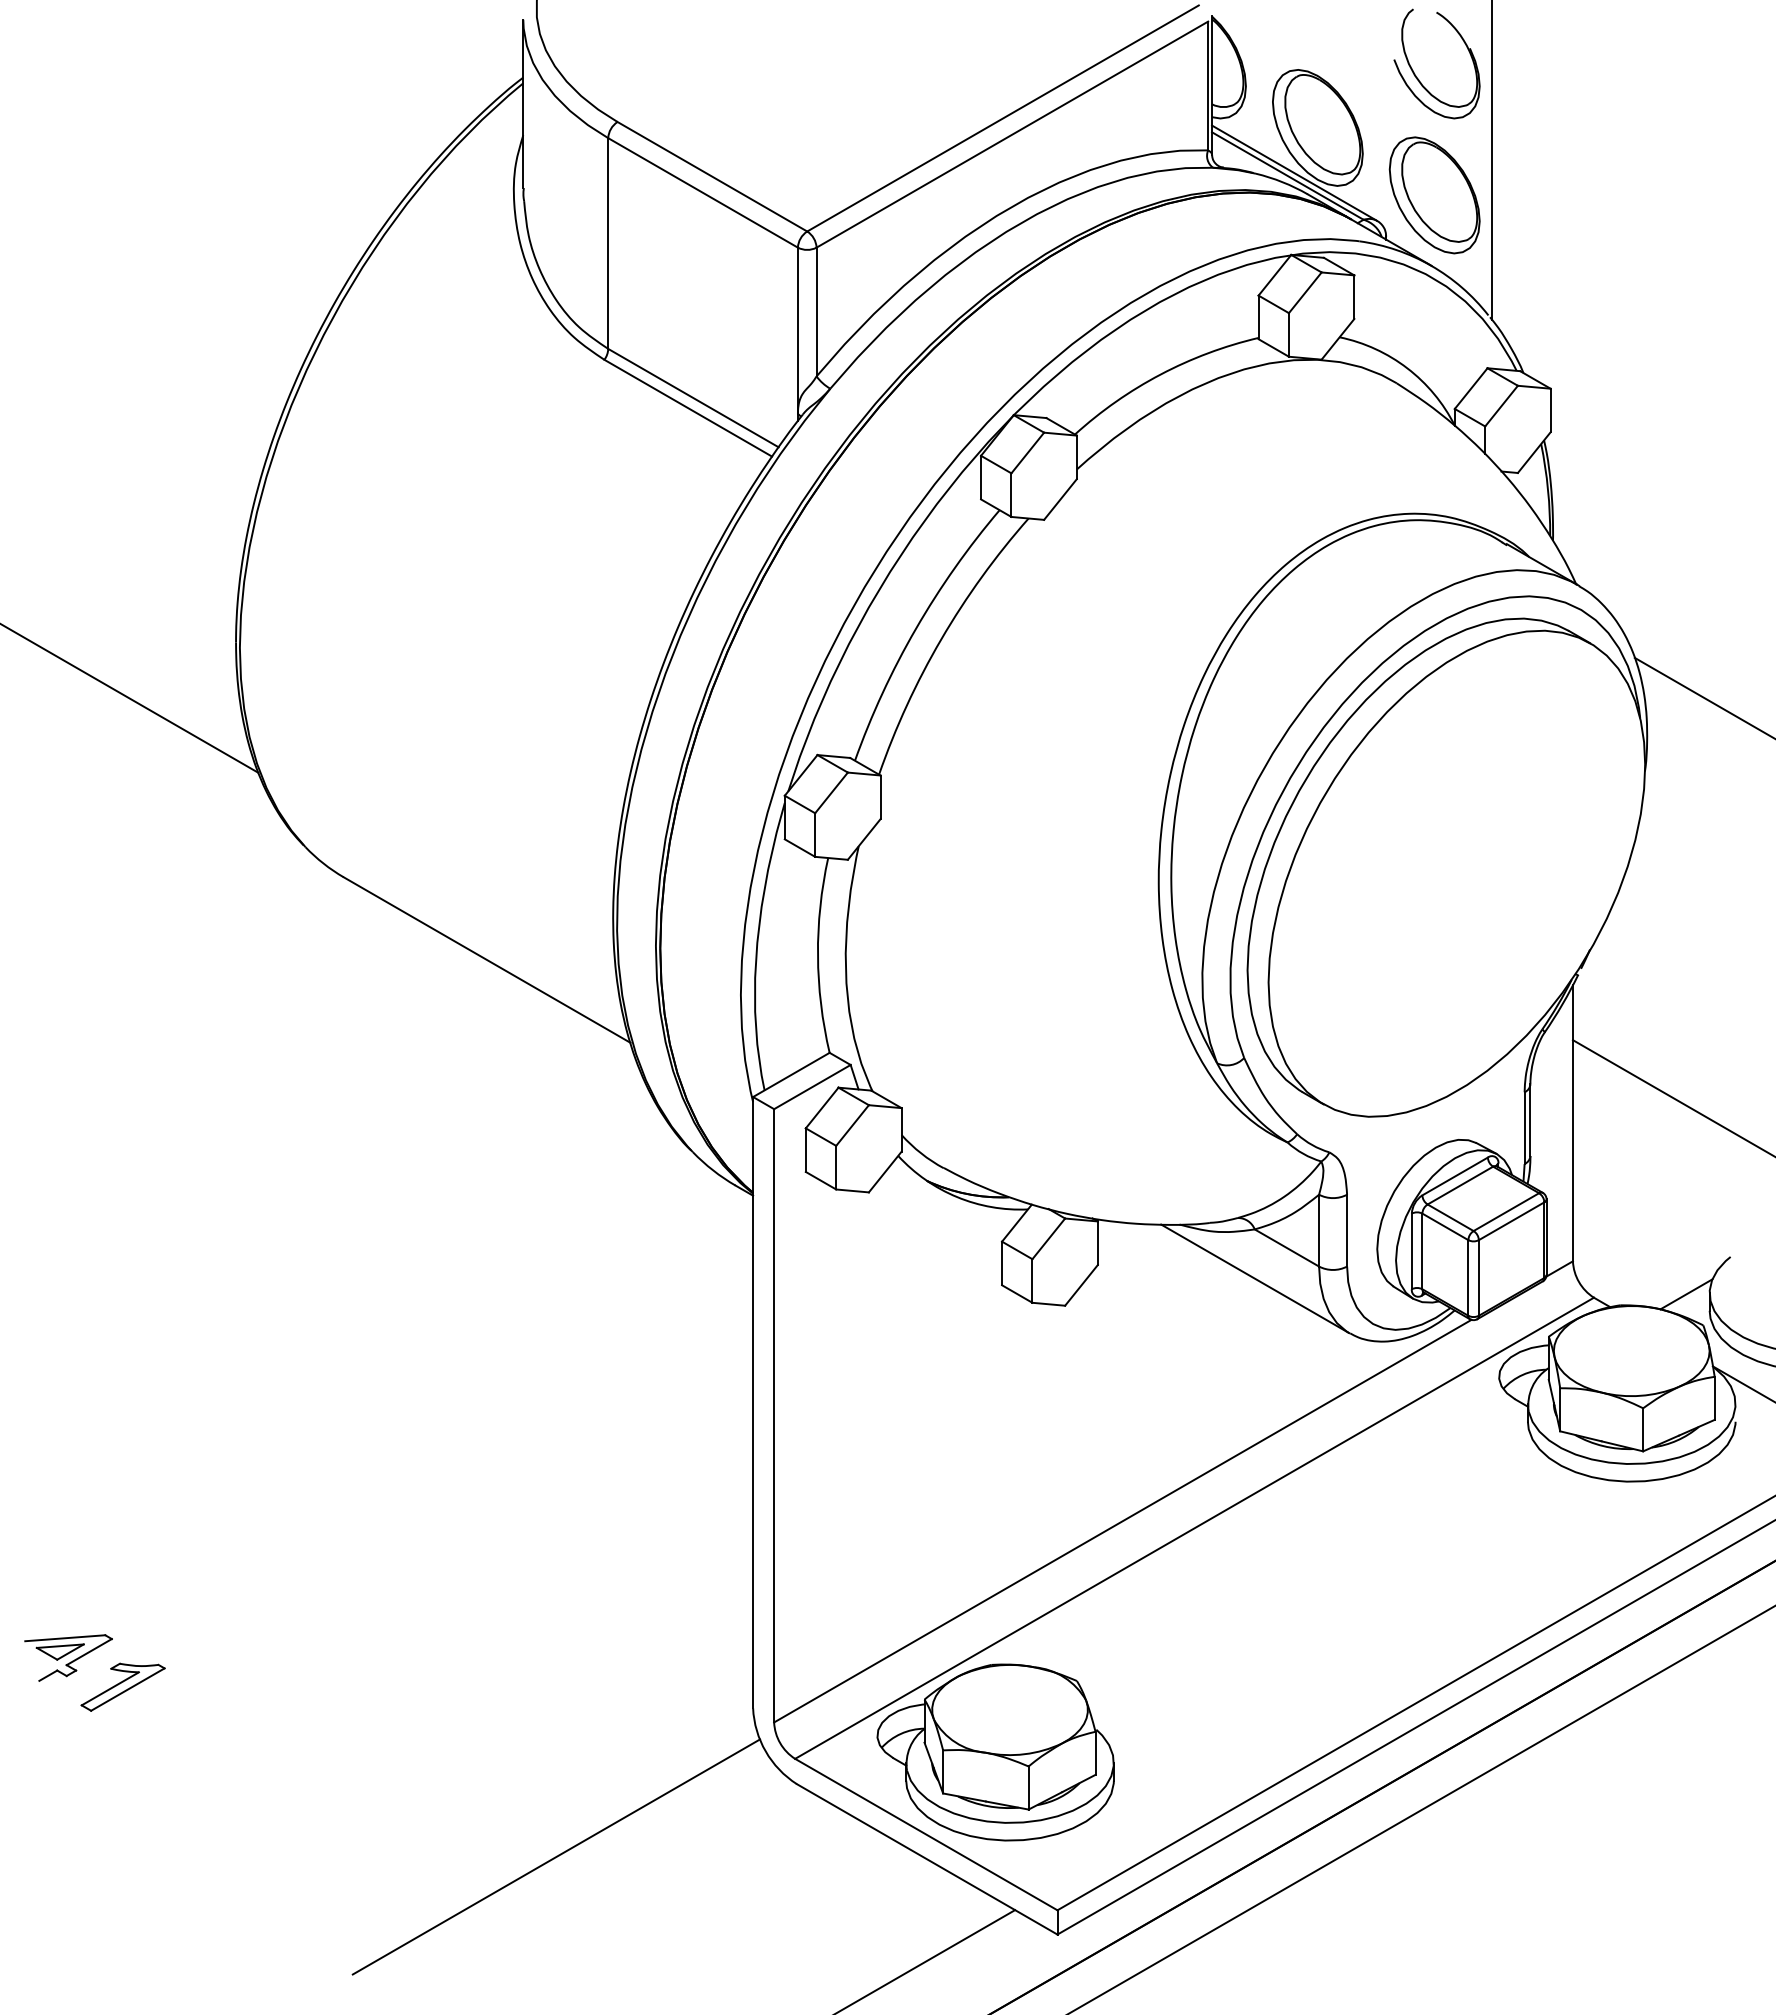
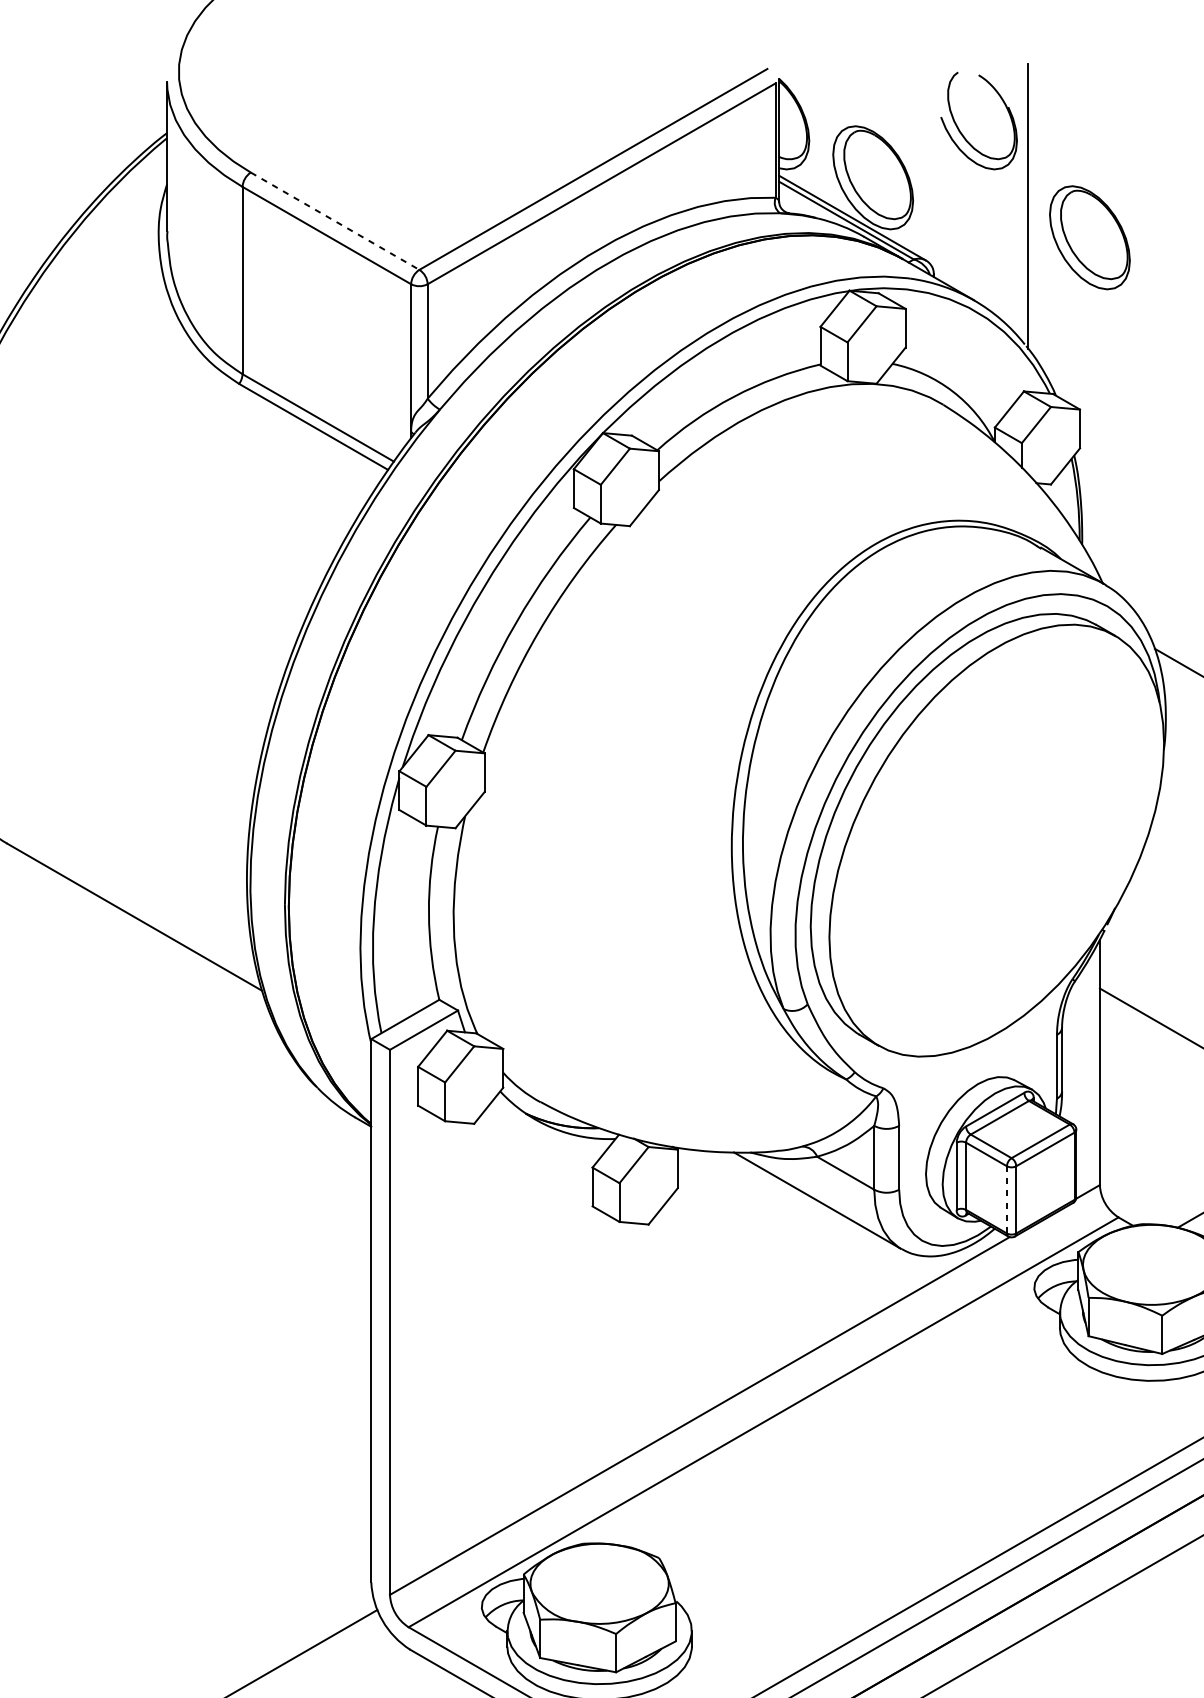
line: (712, 176) -> (335, 221), solid -> dashed
part: (1434, 195) -> (1089, 237), moved
line: (1468, 1277) -> (1007, 1199), solid -> dashed

